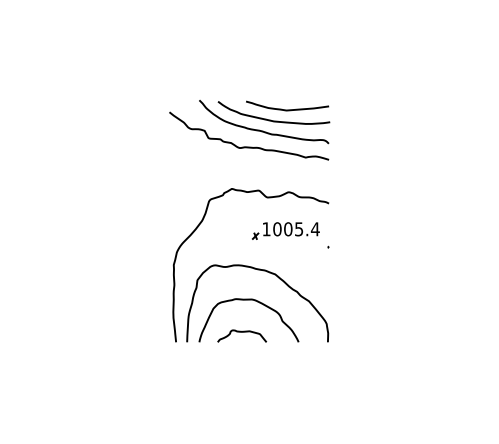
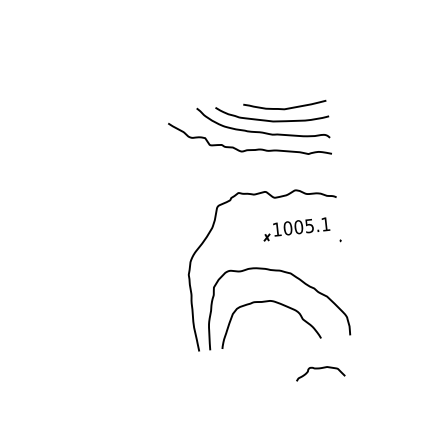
text: (314, 229) -> (324, 224), 1005.4 -> 1005.1
curve: (242, 332) -> (320, 368), moved

